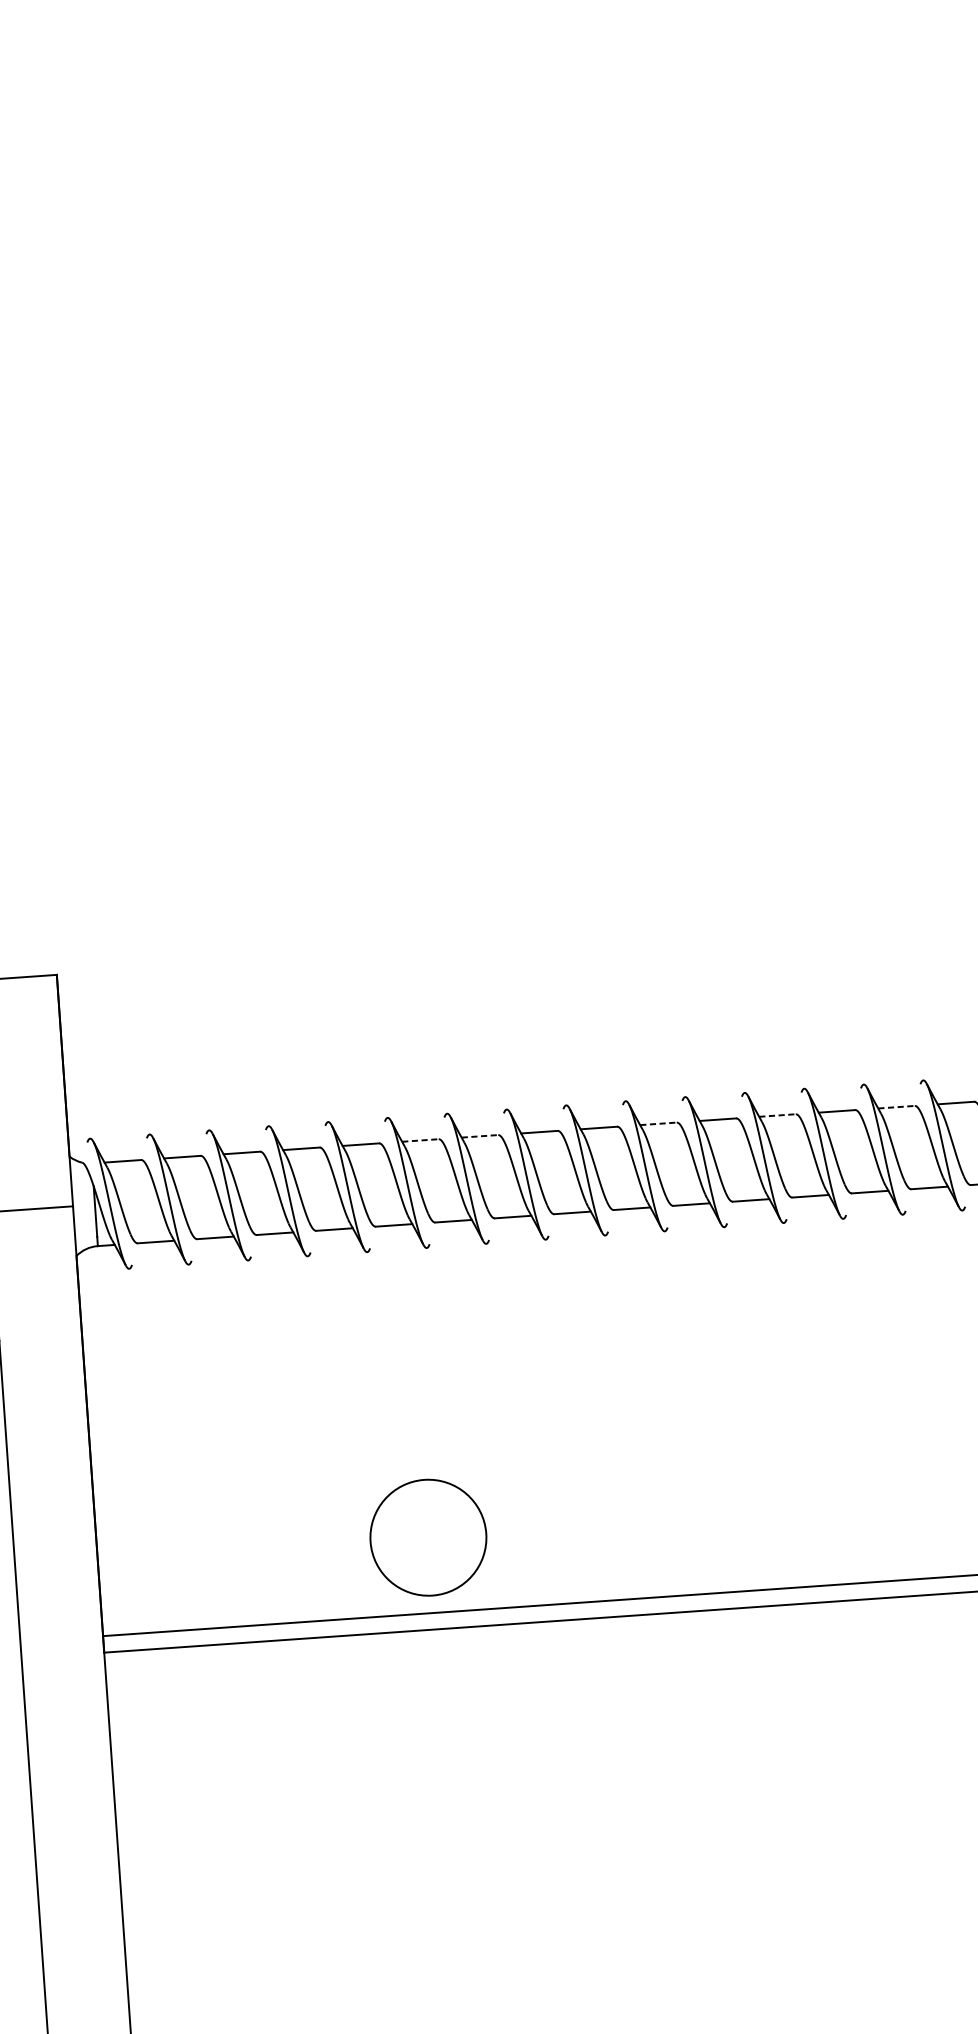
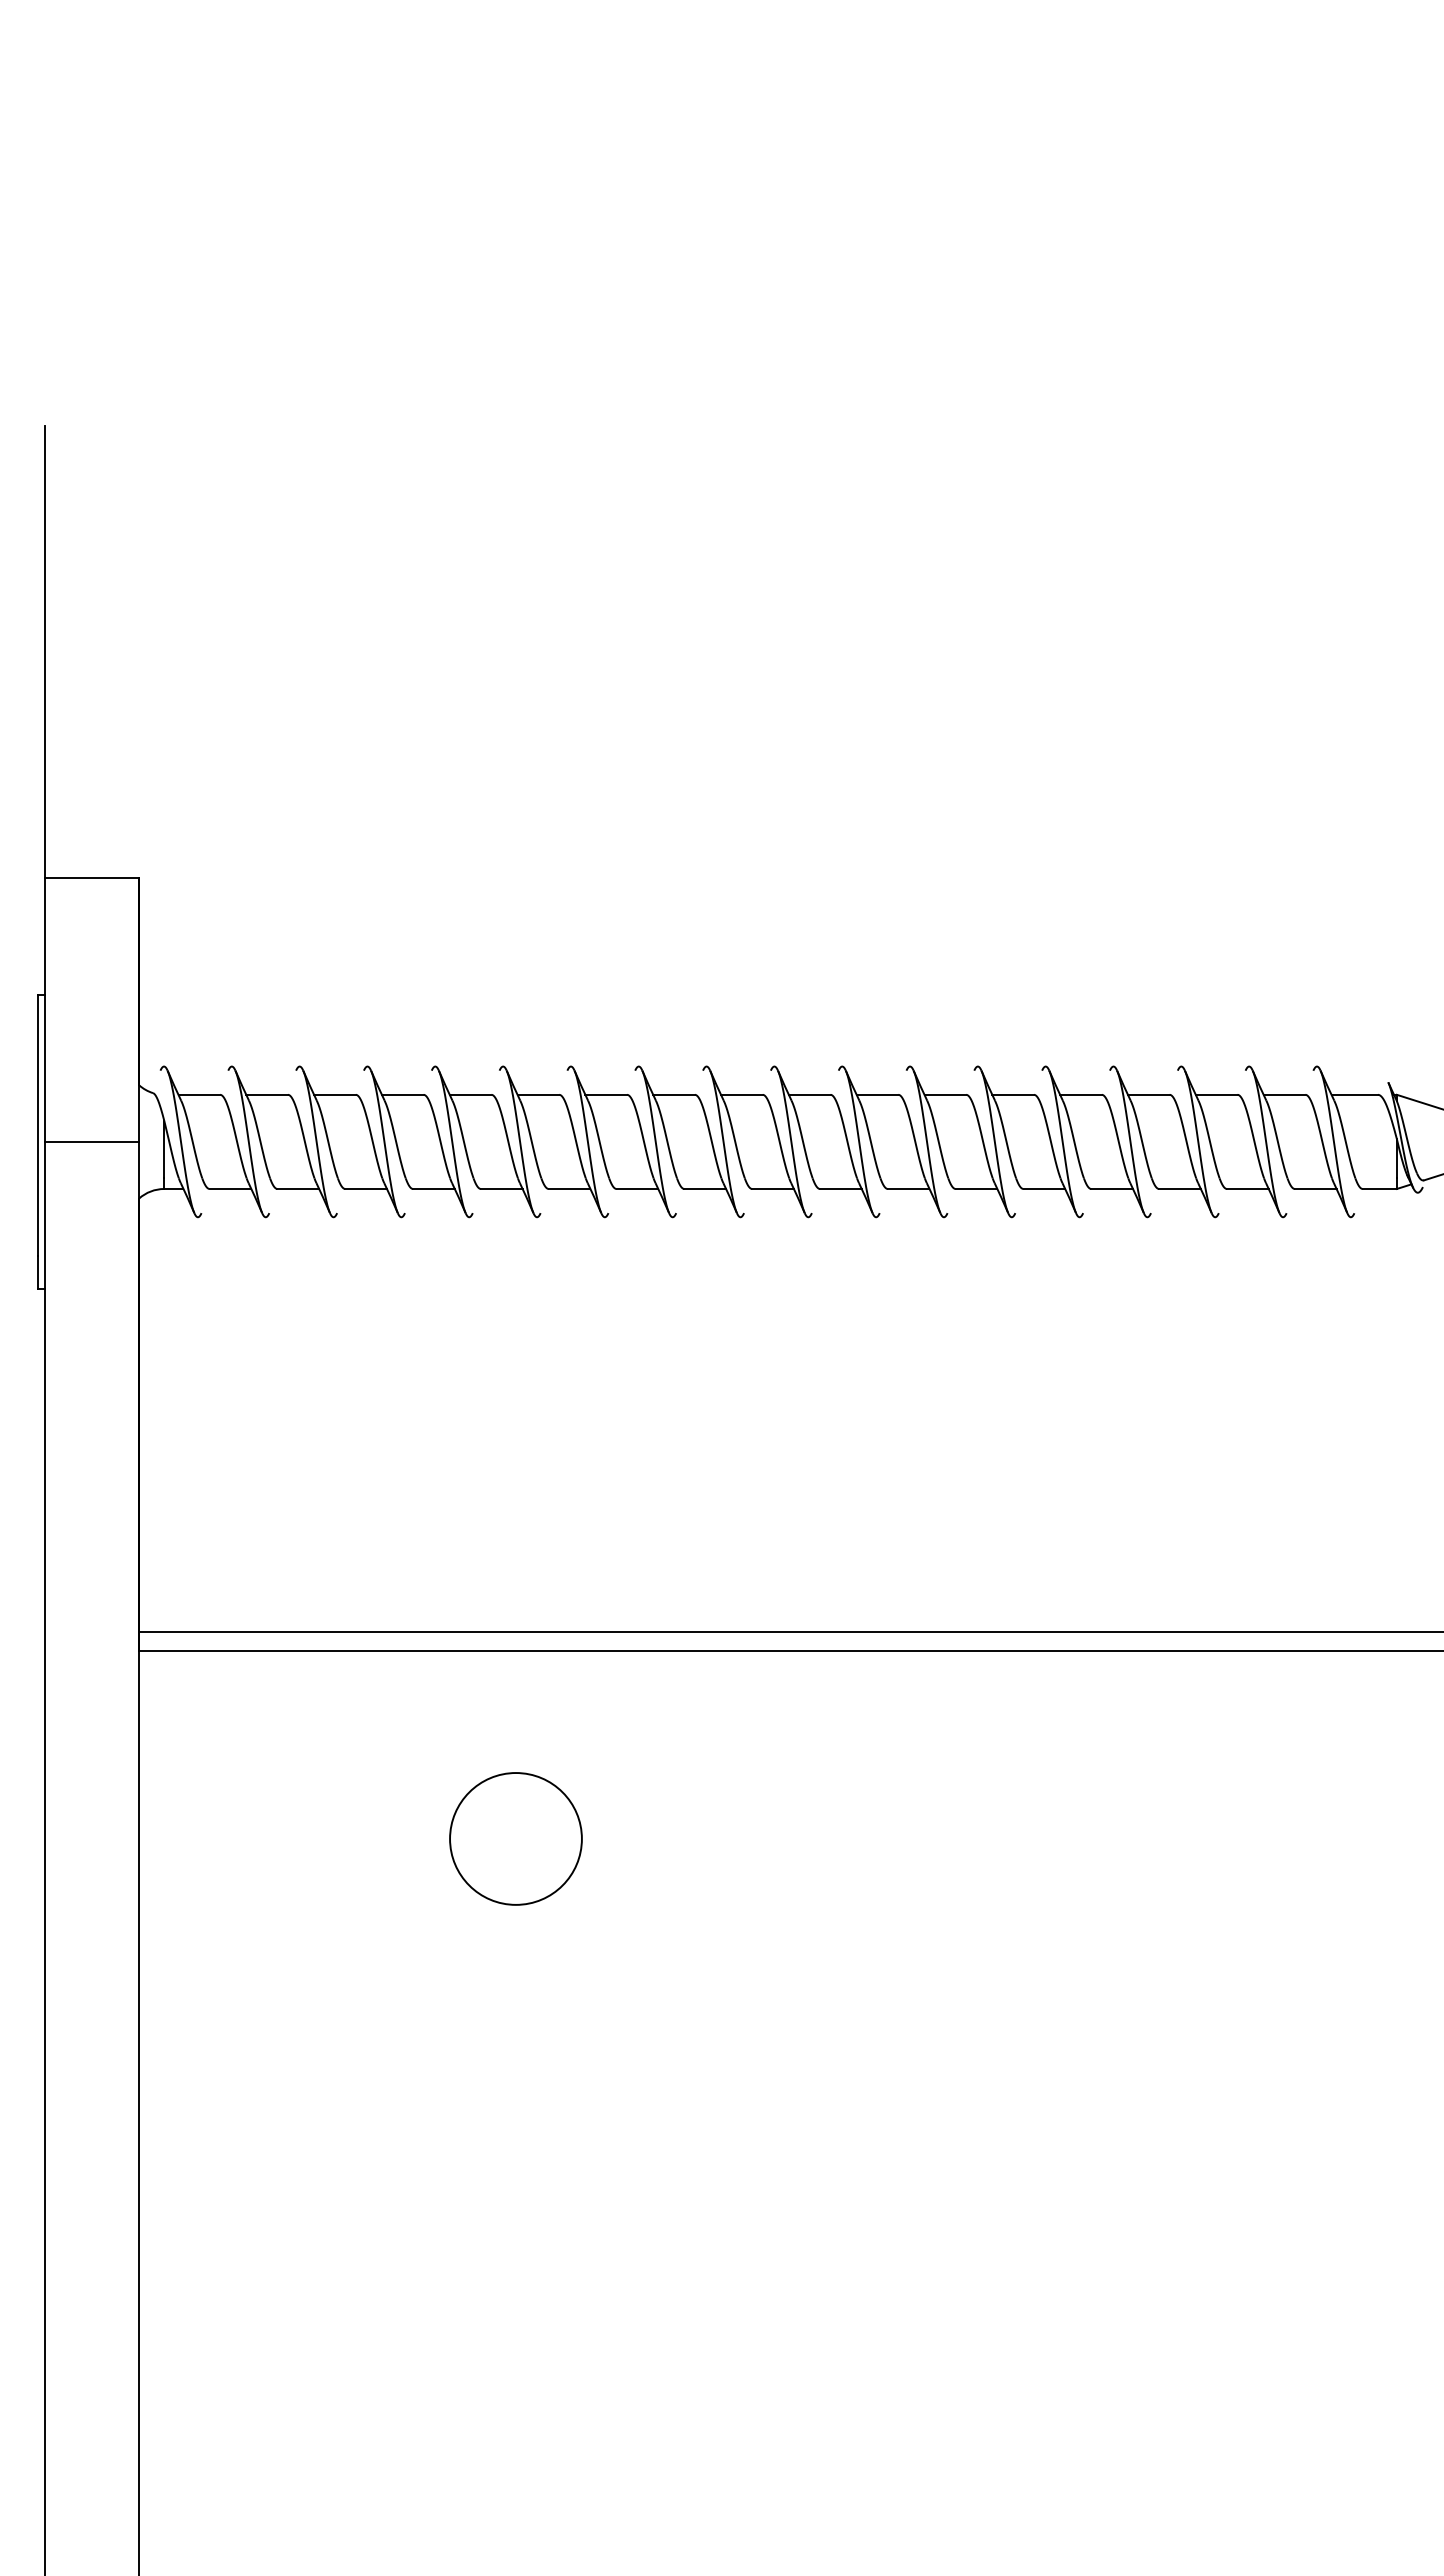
line: (896, 1106) -> (1081, 1094), dashed -> solid
line: (777, 1115) -> (945, 1094), dashed -> solid
line: (658, 1123) -> (809, 1094), dashed -> solid
line: (480, 1136) -> (606, 1094), dashed -> solid
line: (420, 1140) -> (538, 1094), dashed -> solid
circle: (427, 1537) -> (515, 1838), moved

